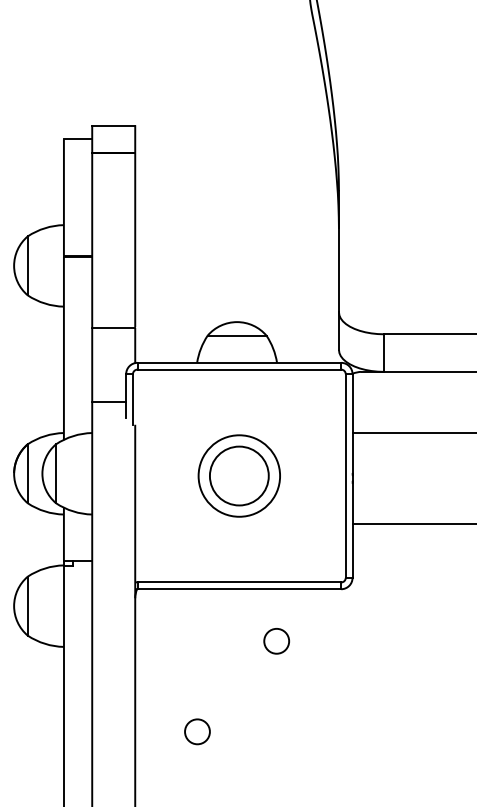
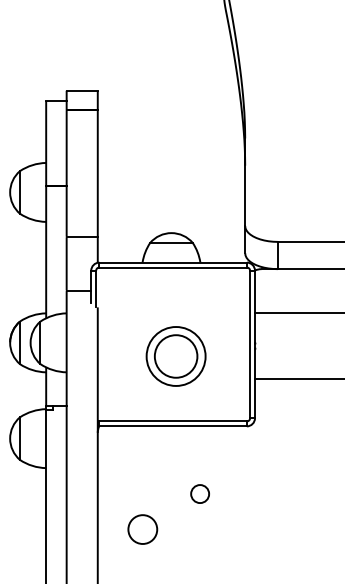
part: (238, 476) -> (175, 356), moved
circle: (275, 640) -> (199, 493), moved
circle: (197, 731) -> (142, 529), size x1.6

